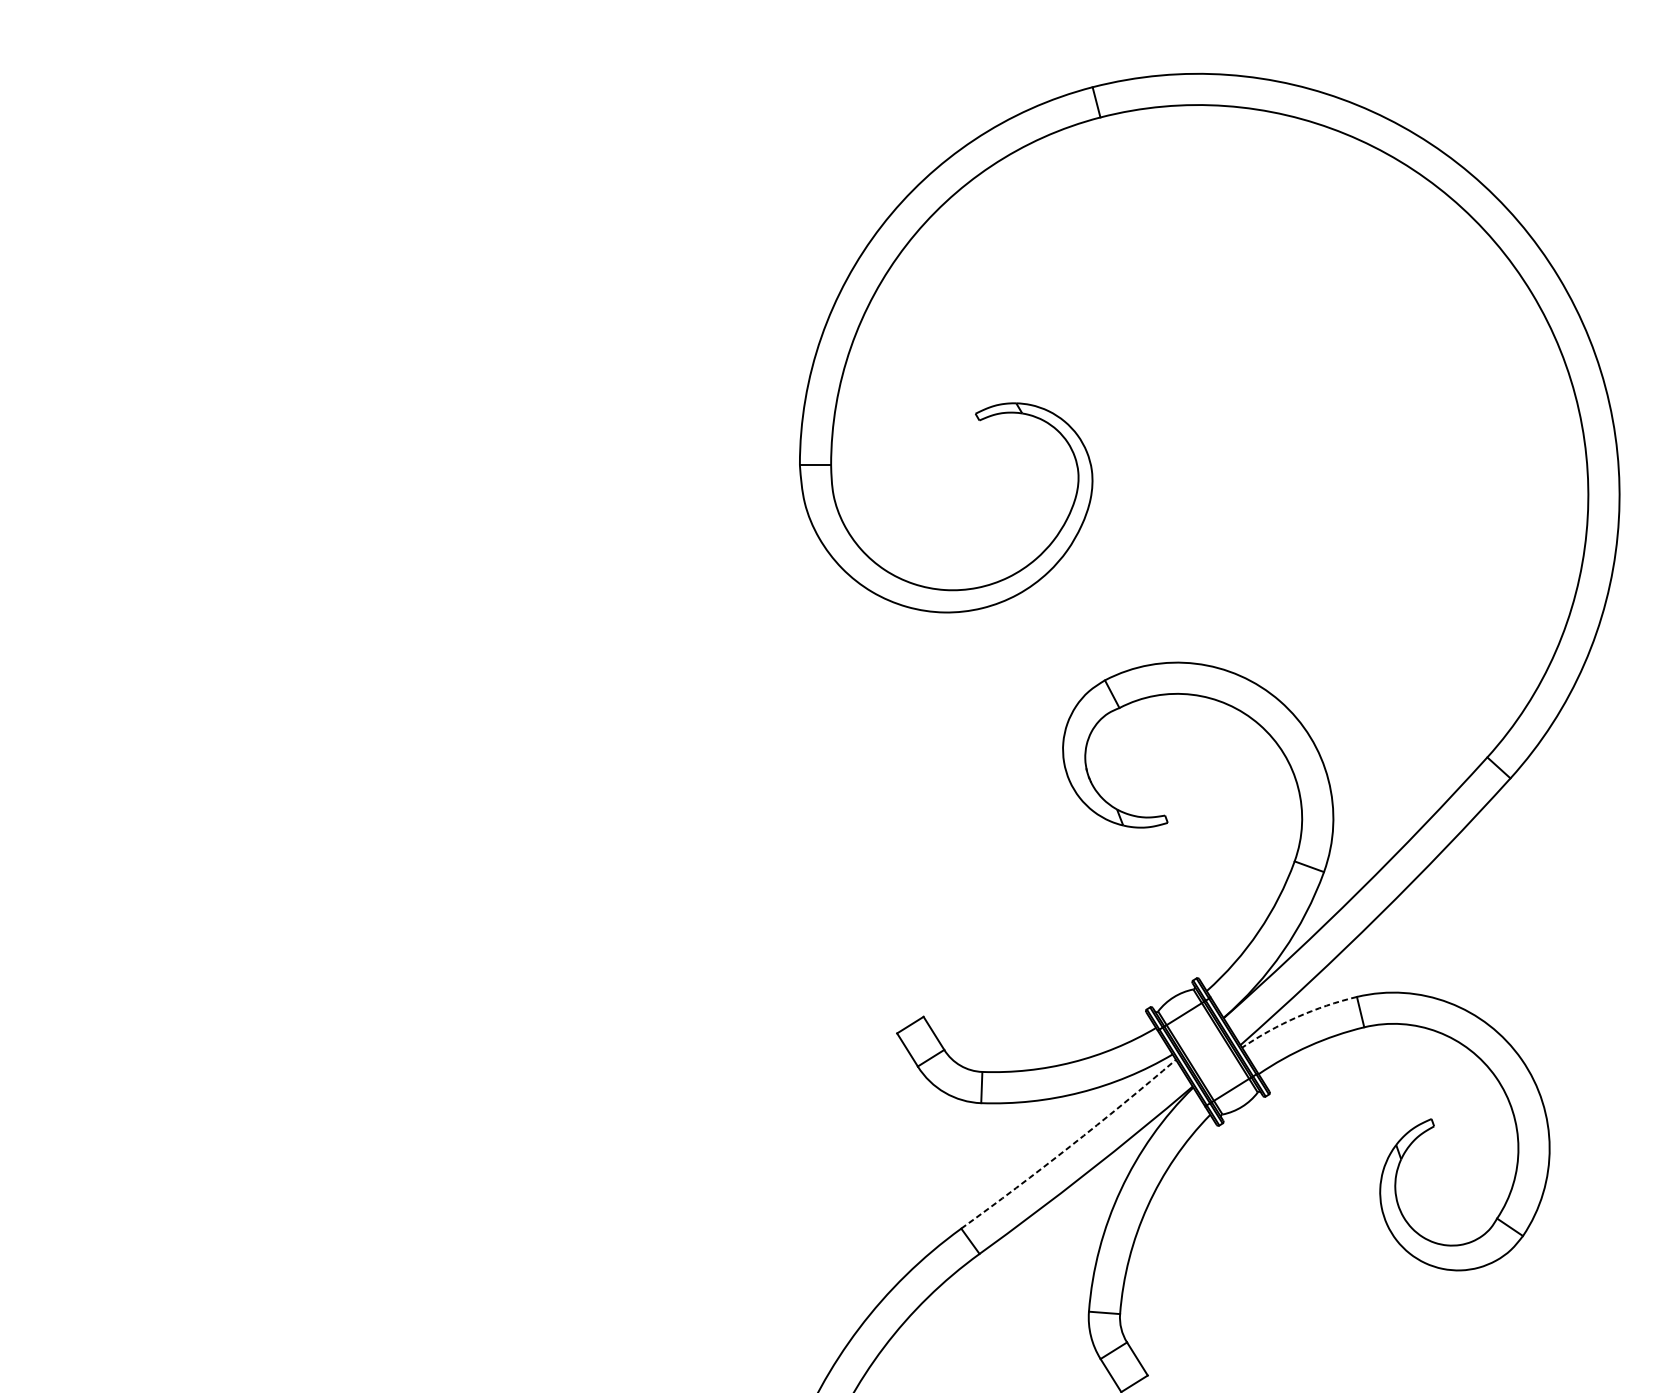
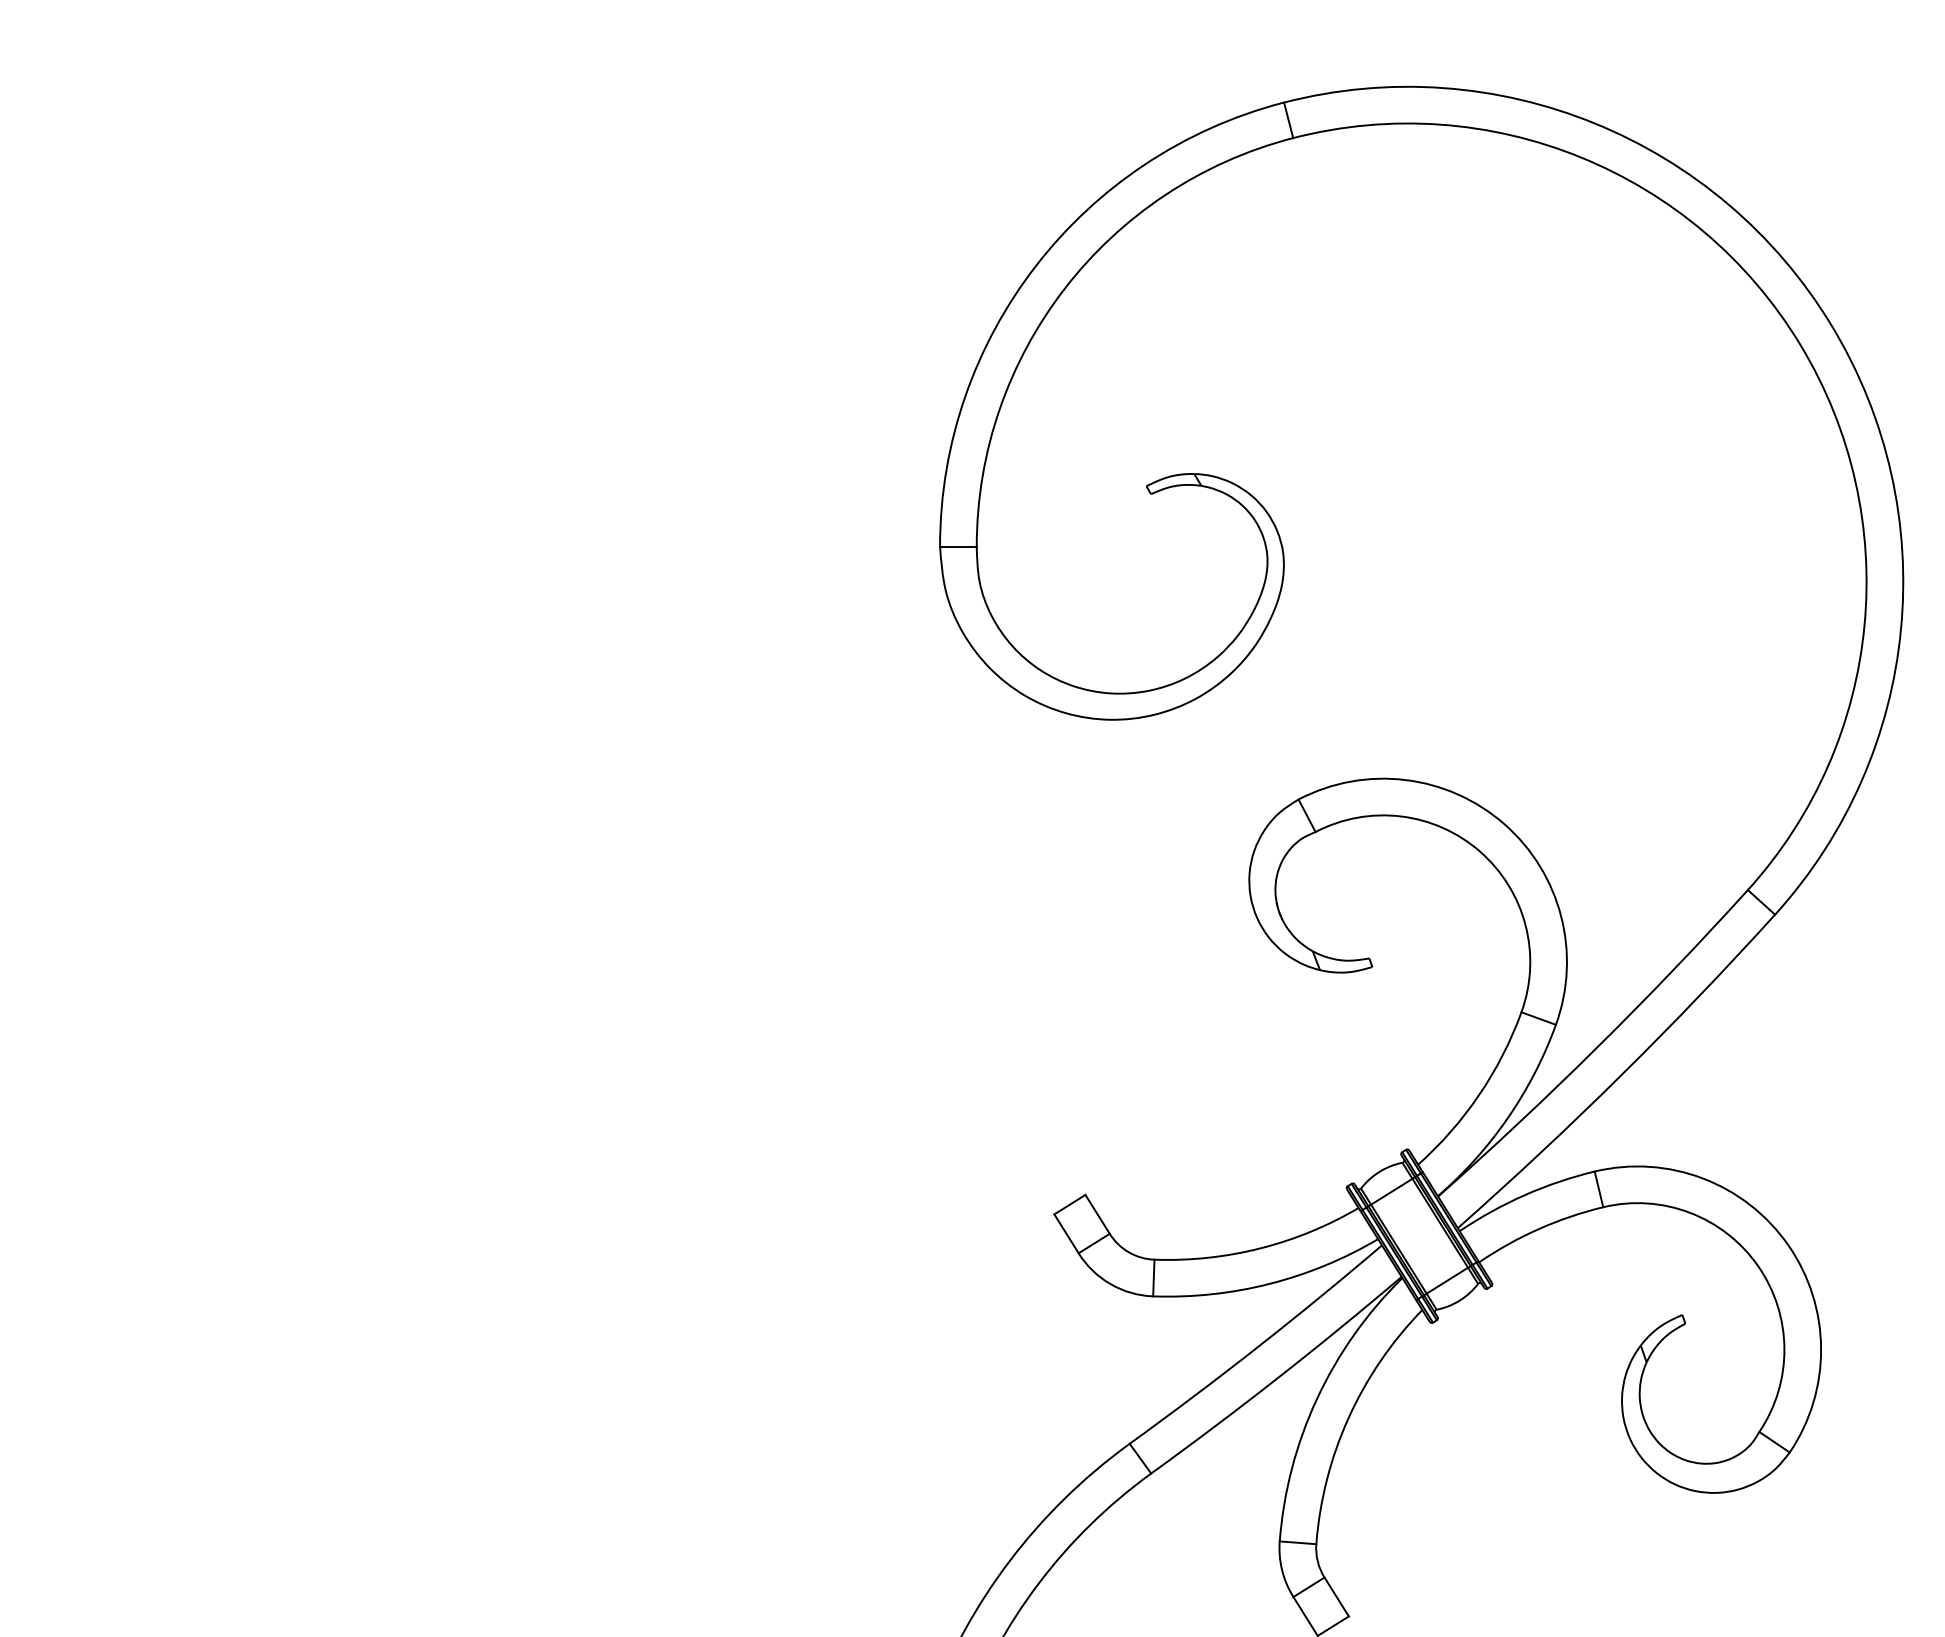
arc: (1297, 1017) -> (1524, 1195), dashed -> solid
arc: (1070, 1146) -> (1257, 1347), dashed -> solid

